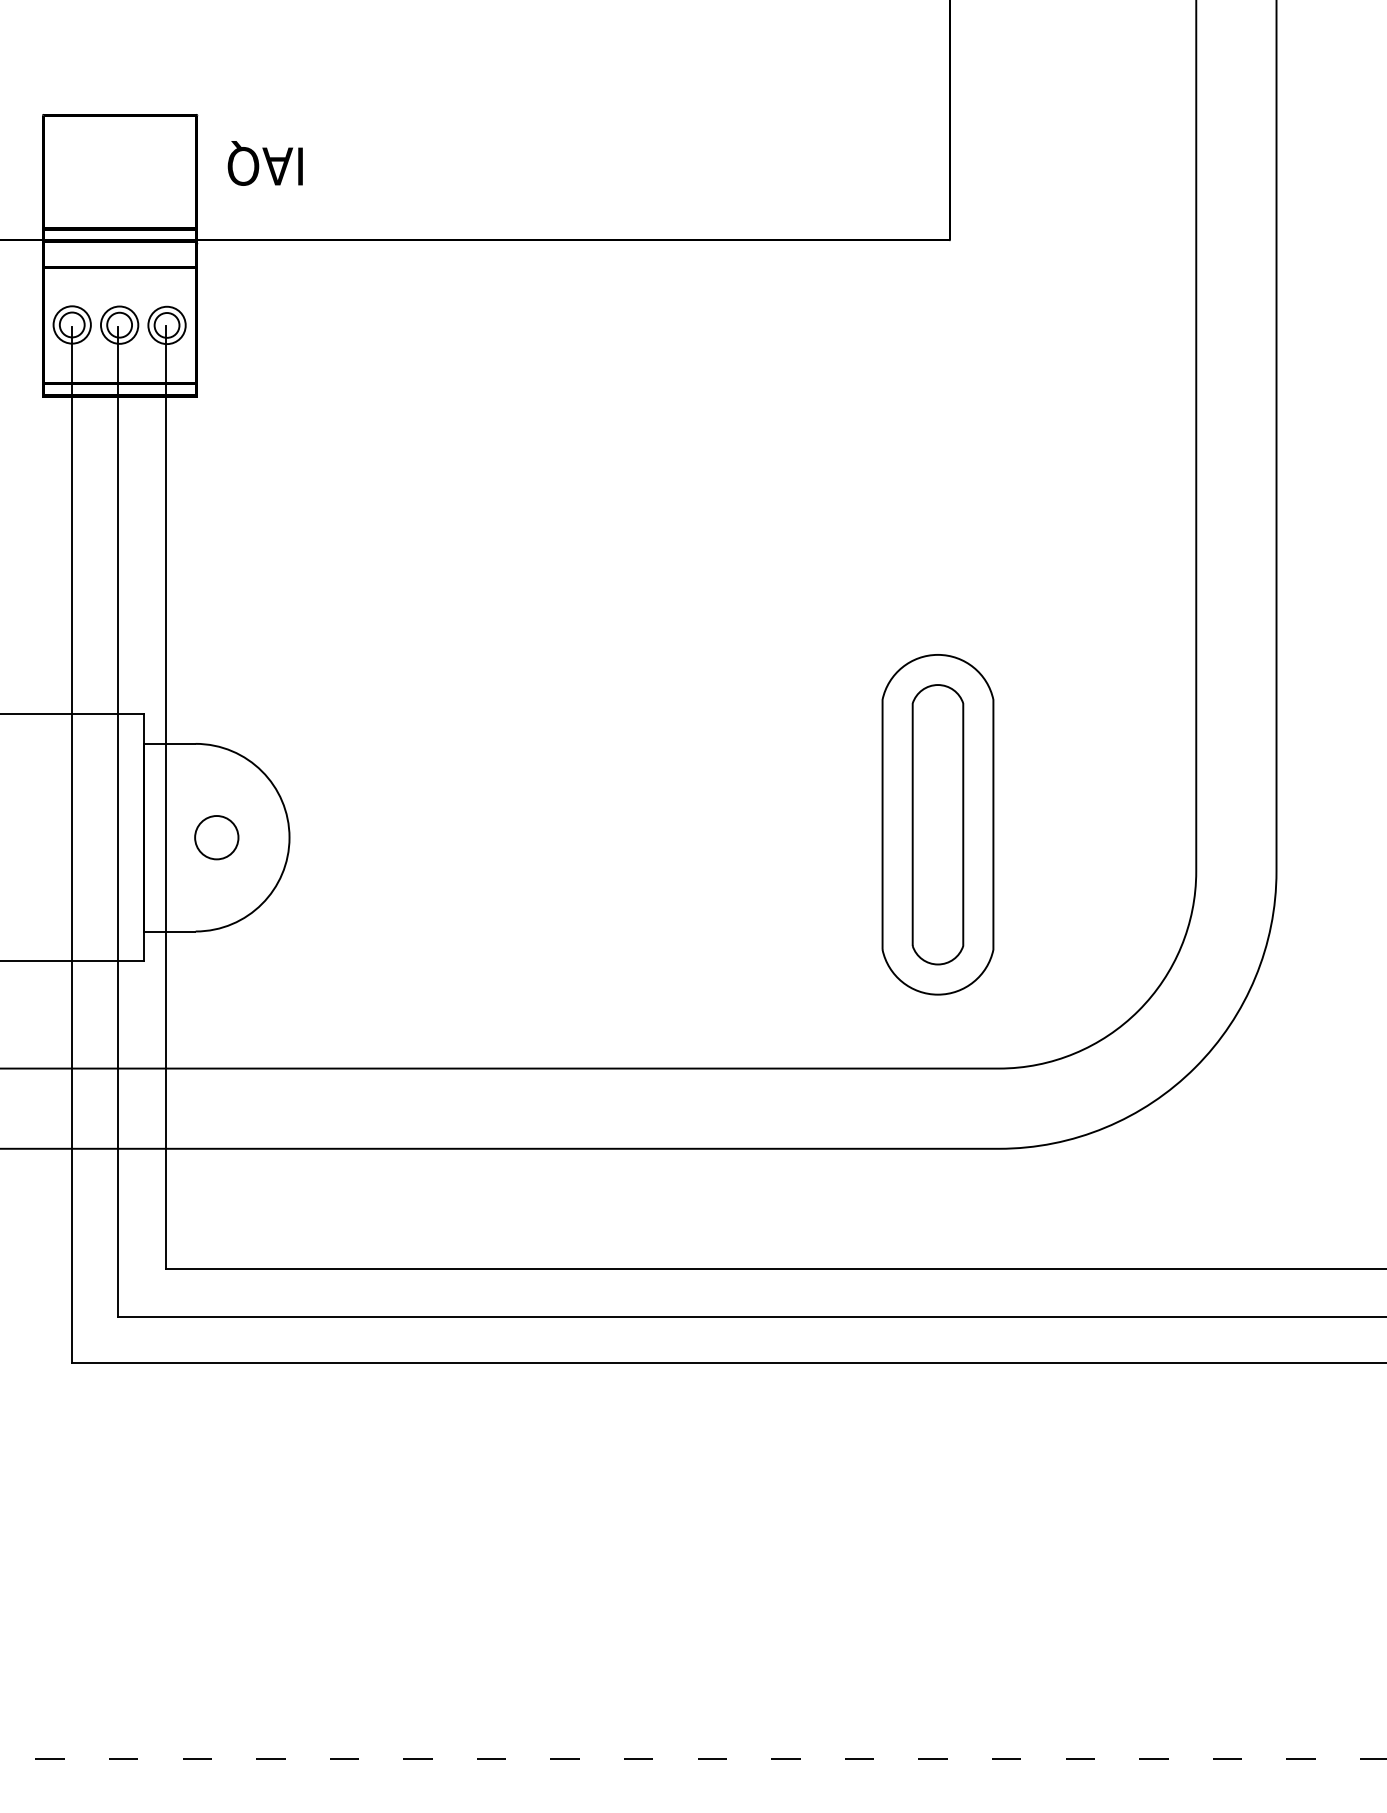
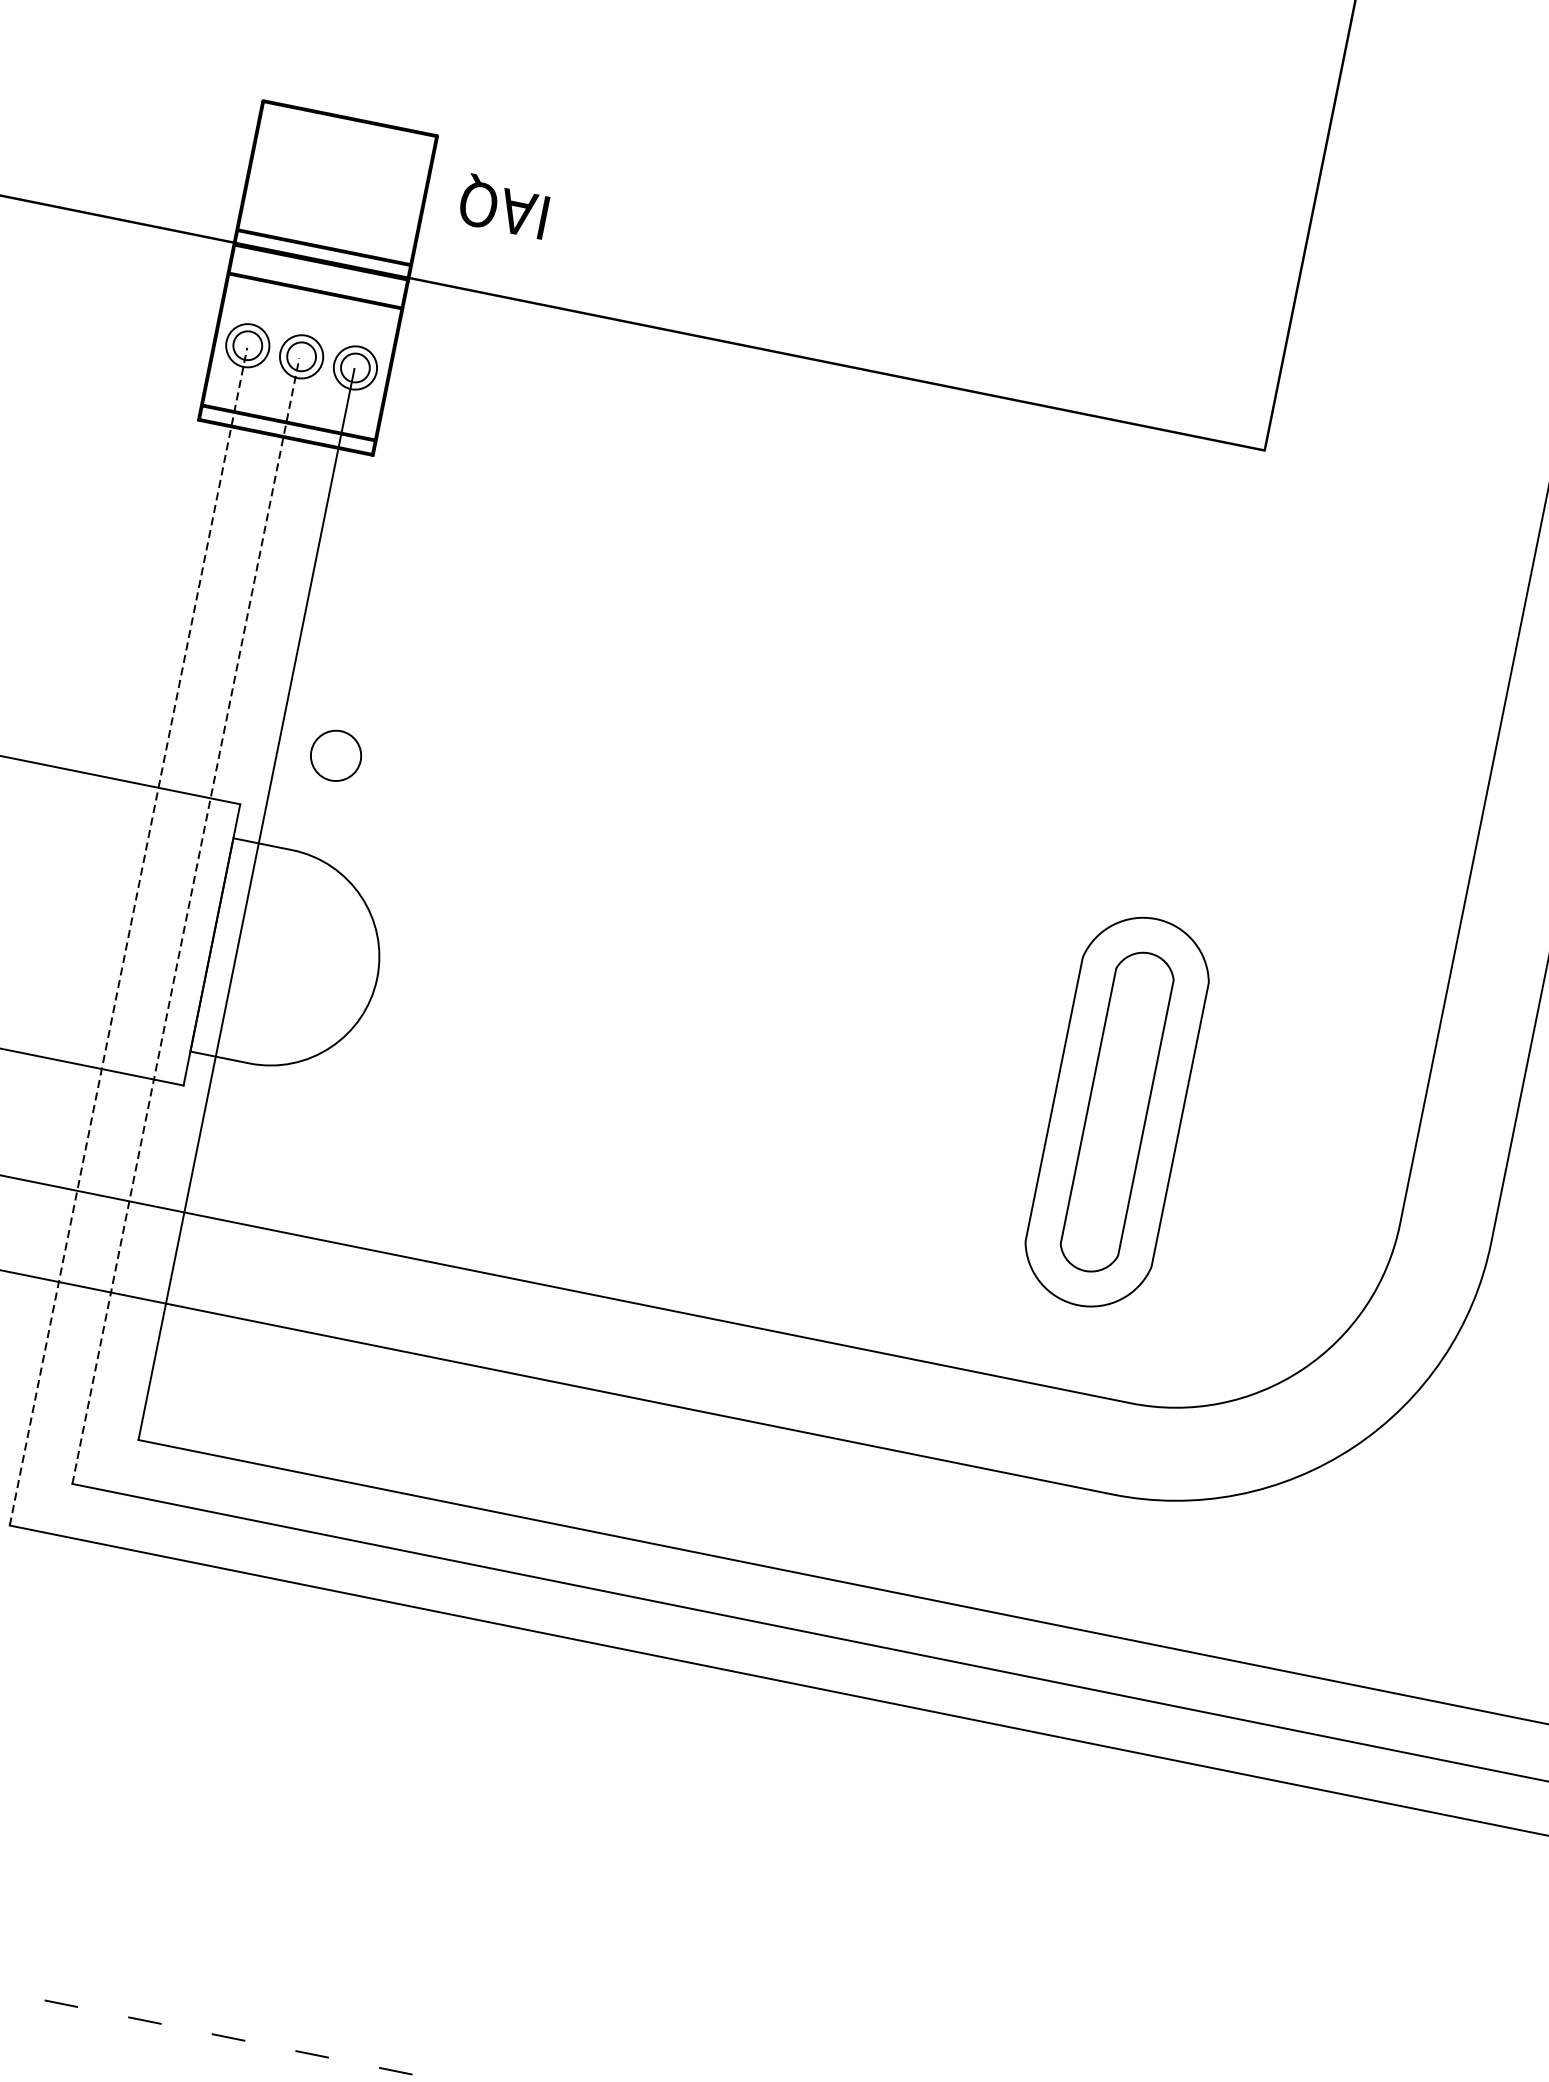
line: (118, 821) -> (186, 920), solid -> dashed
circle: (216, 837) -> (335, 755), moved
line: (72, 844) -> (129, 936), solid -> dashed

